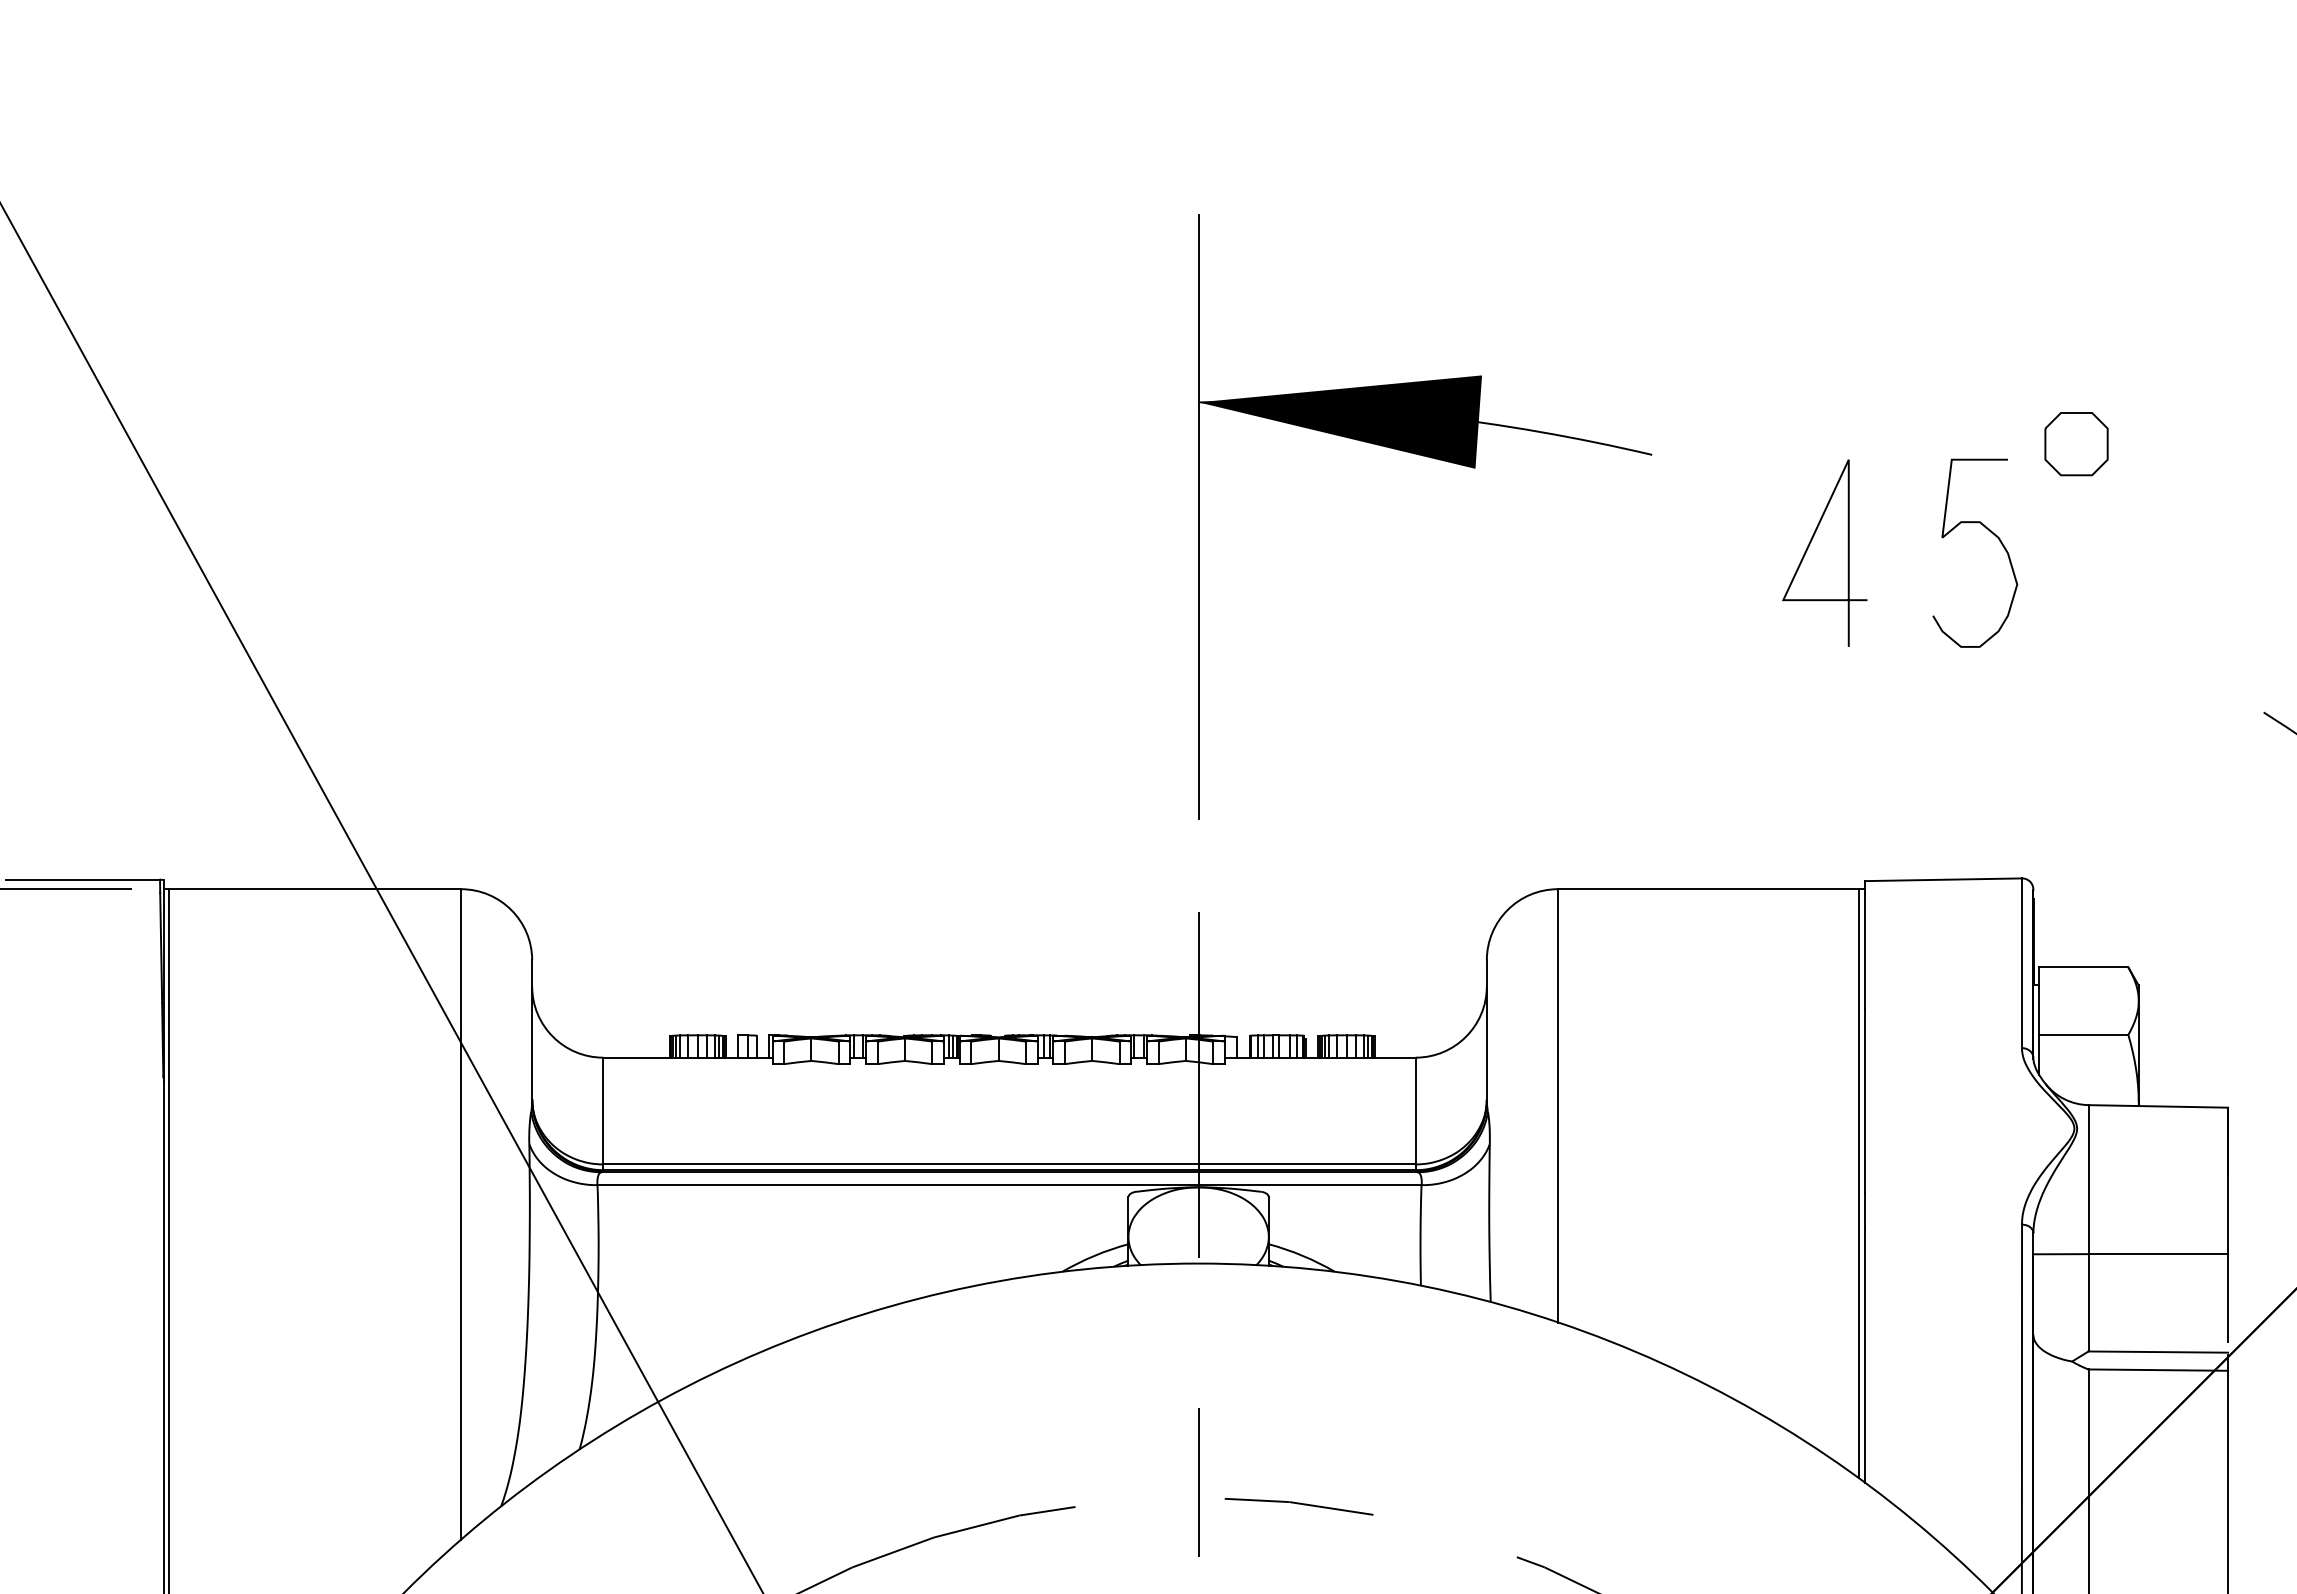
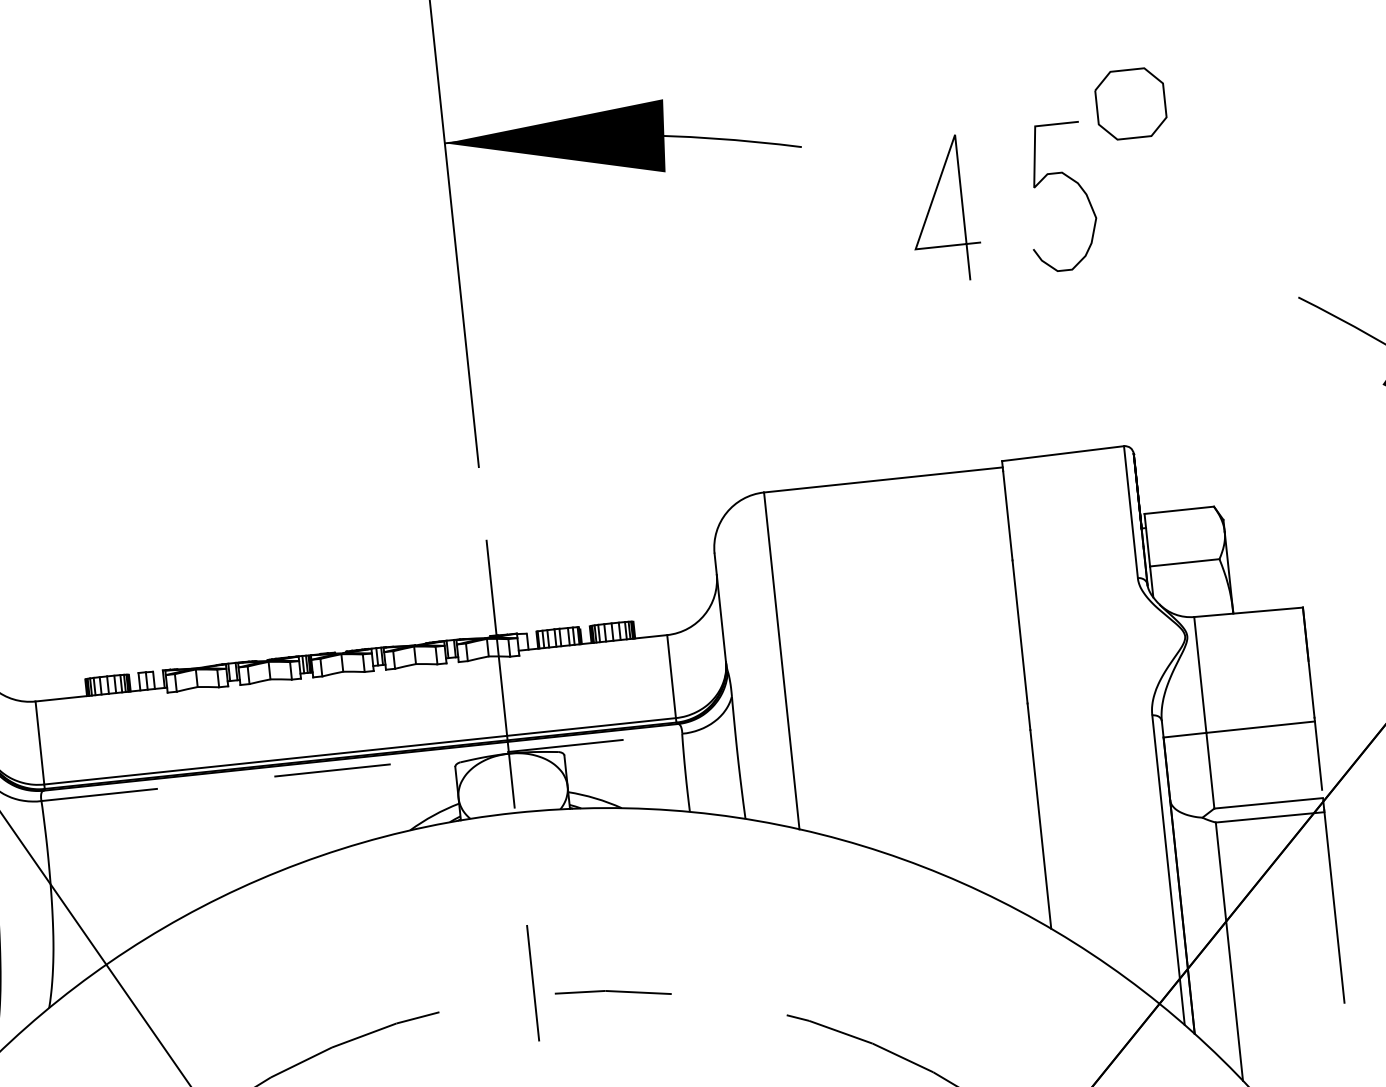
part: (2076, 444) -> (1130, 104), size x1.4
line: (1859, 1183) -> (1022, 696), removed
line: (1010, 1185) -> (362, 767), solid -> dashed

